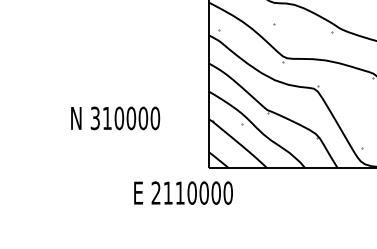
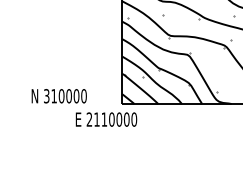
text: (114, 118) -> (58, 96), moved

